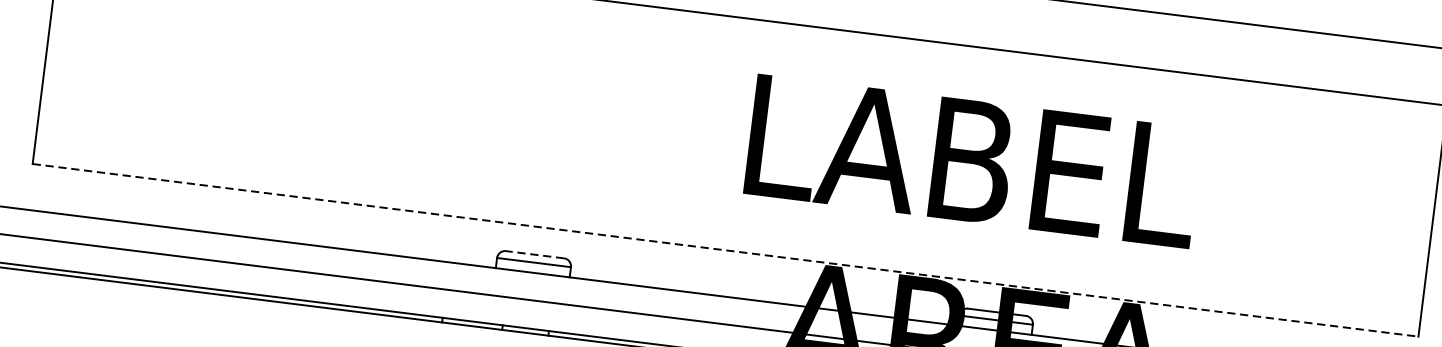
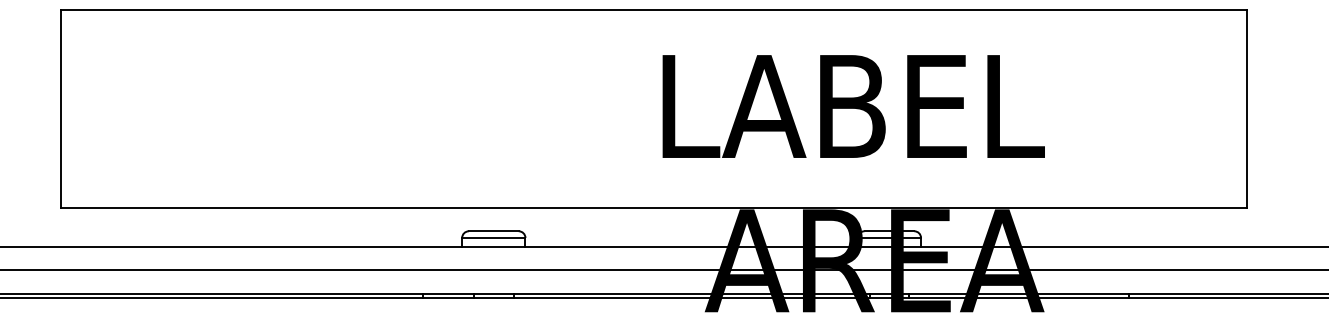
line: (726, 250) -> (654, 207), dashed -> solid
line: (534, 254) -> (493, 231), dashed -> solid

